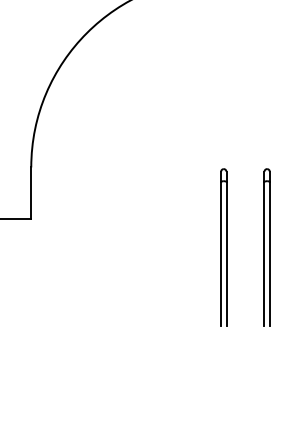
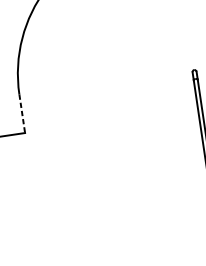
line: (31, 193) -> (22, 113), solid -> dashed
part: (223, 247) -> (170, 132), removed

